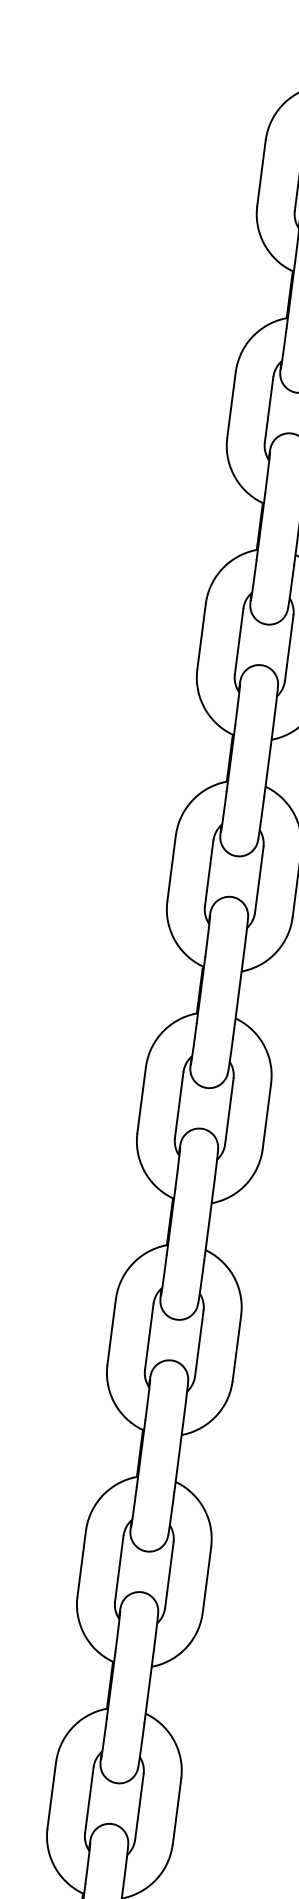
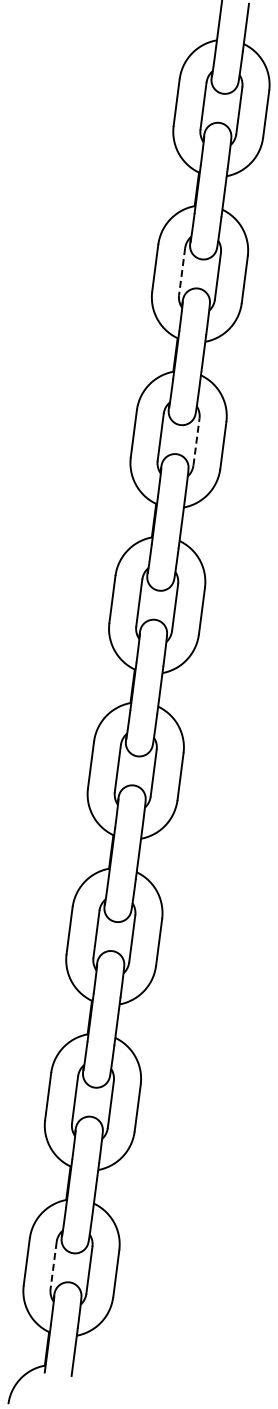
line: (269, 409) -> (182, 271), solid -> dashed
line: (289, 647) -> (196, 441), solid -> dashed
line: (89, 1800) -> (53, 1265), solid -> dashed

